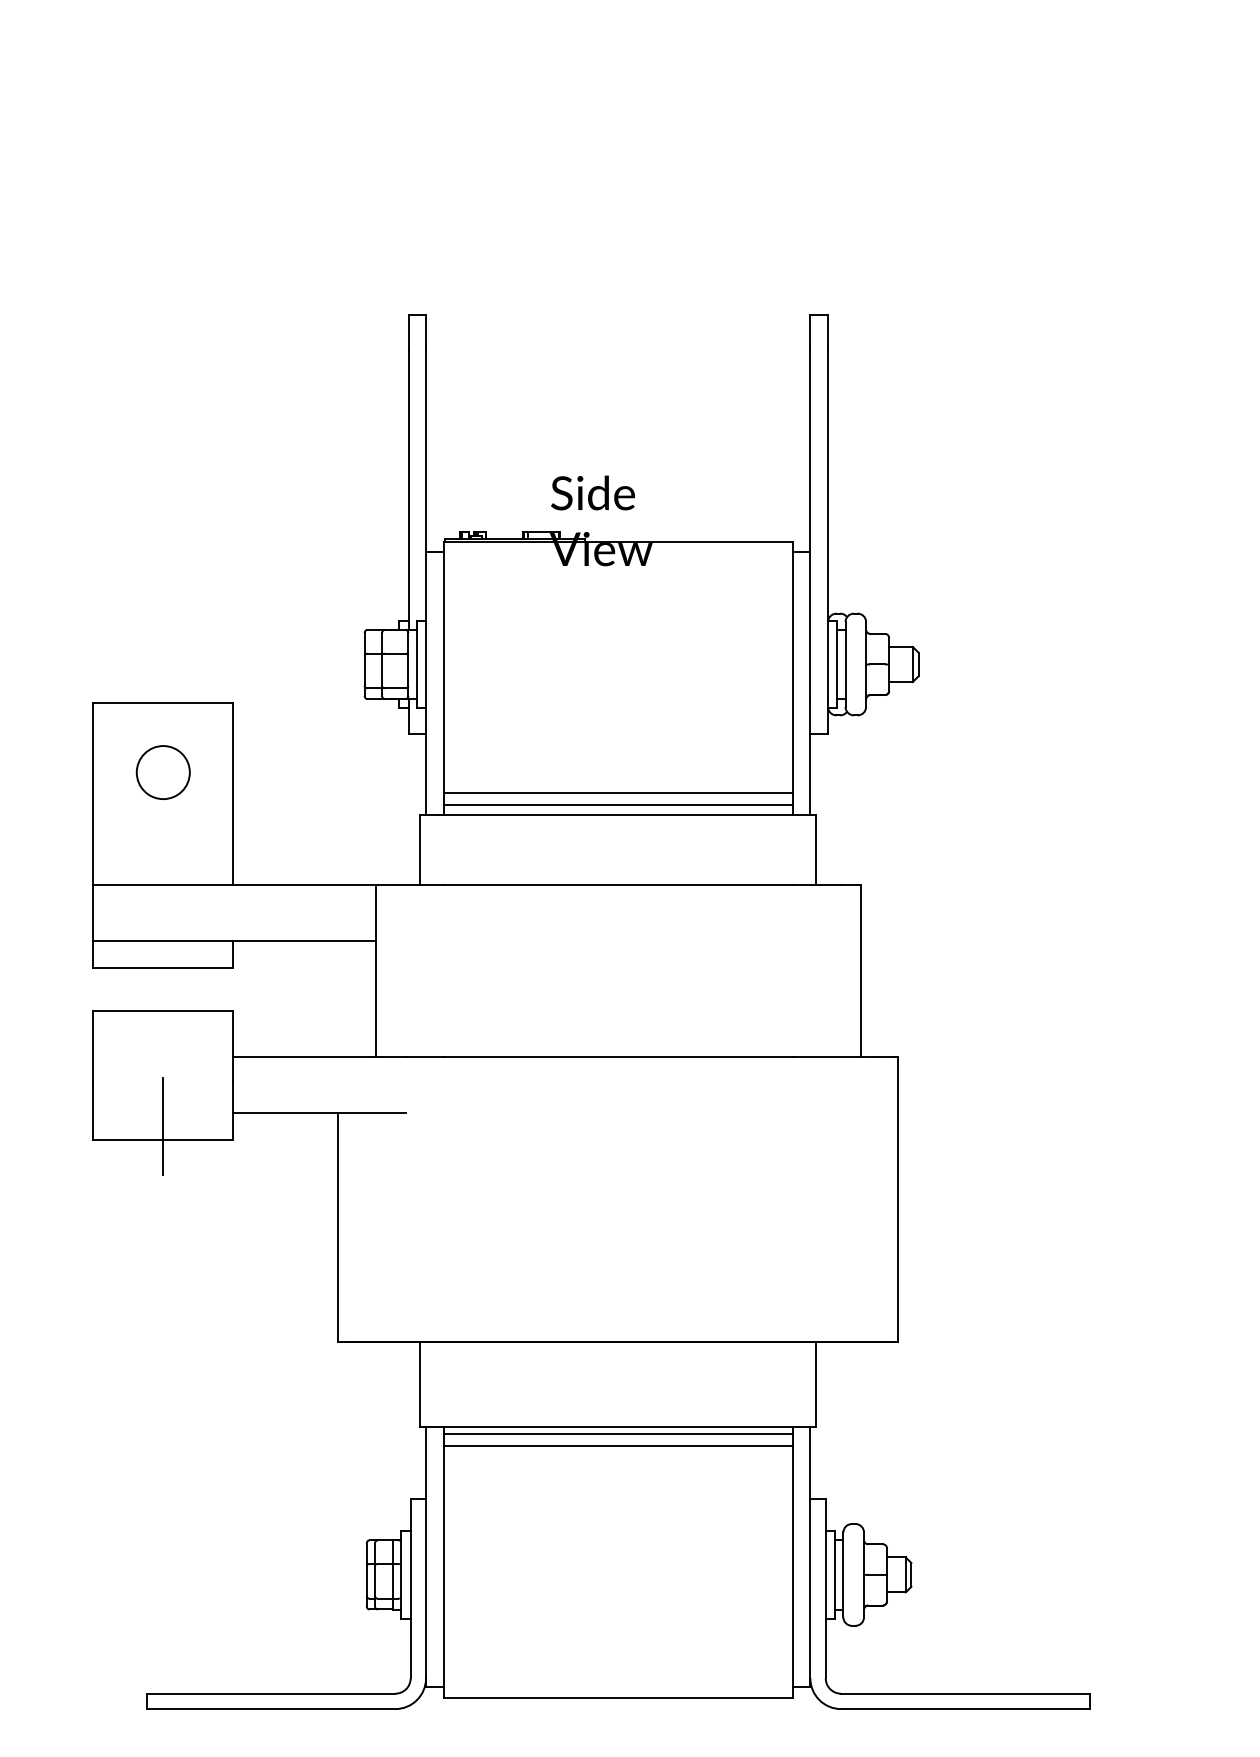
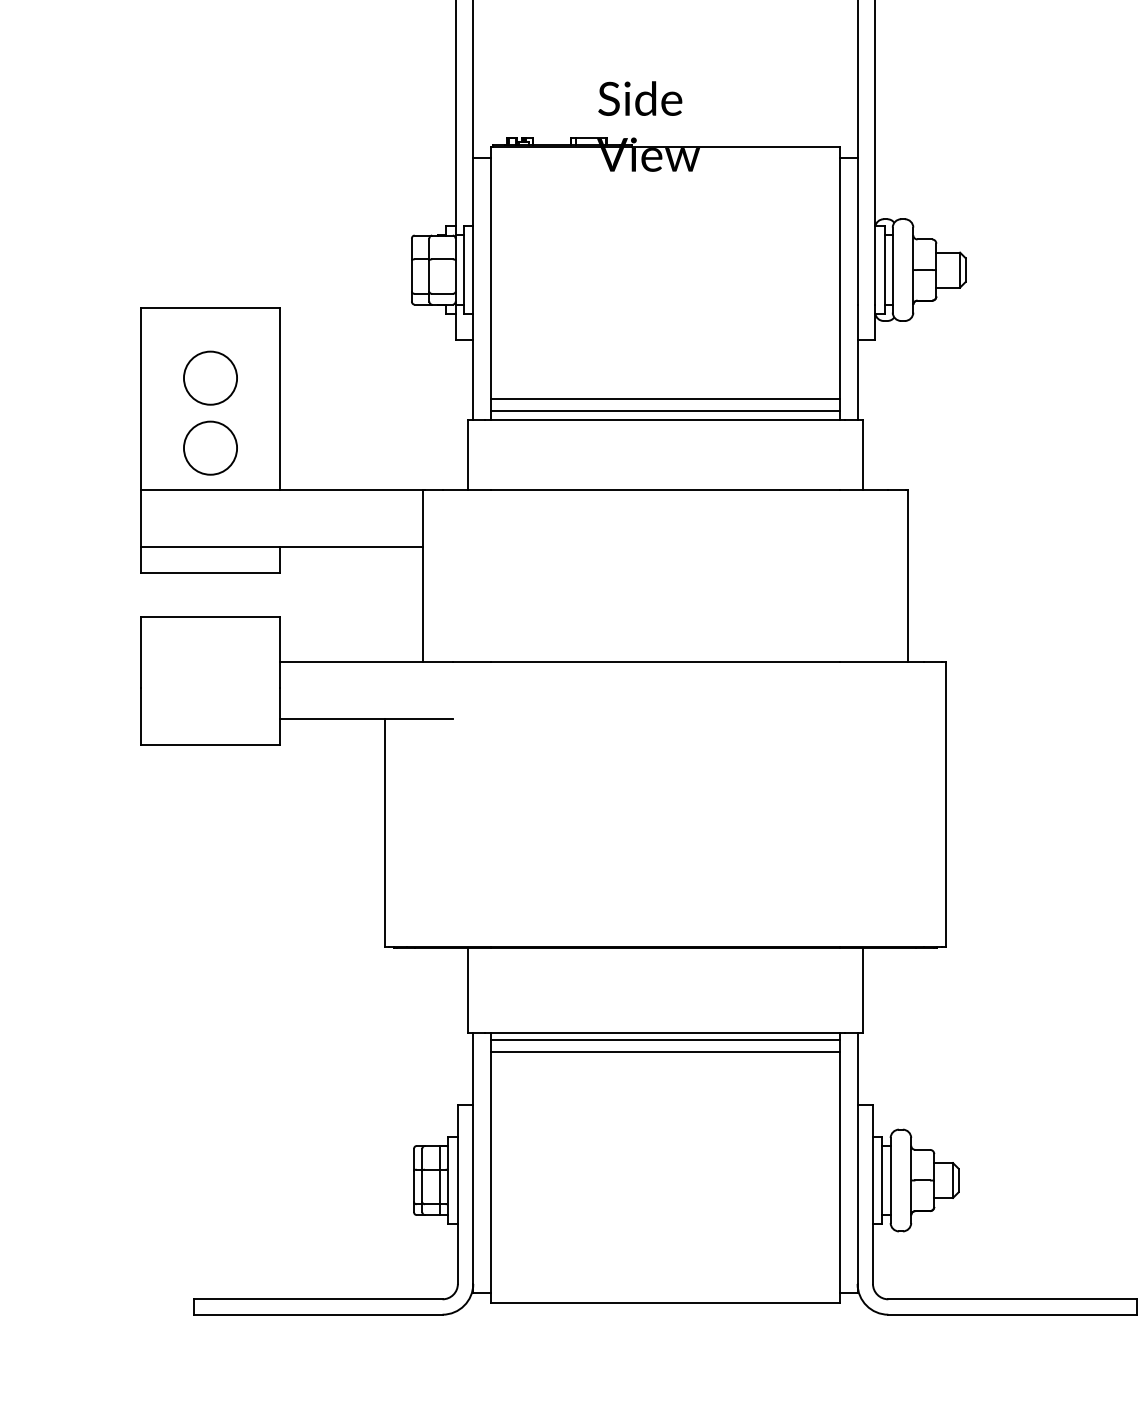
circle: (162, 842) -> (209, 448), added
line: (163, 1126) -> (210, 732), removed

